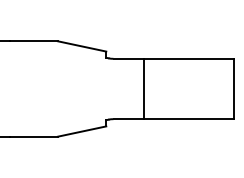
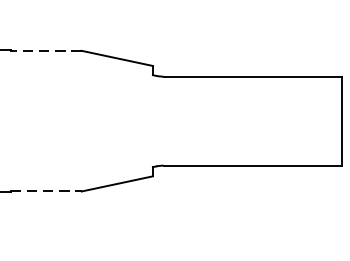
line: (33, 41) -> (45, 51), solid -> dashed
line: (143, 88) -> (207, 120), removed
line: (34, 136) -> (47, 191), solid -> dashed

